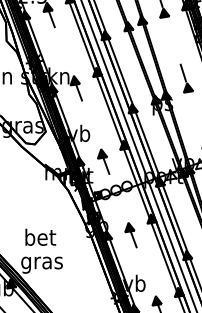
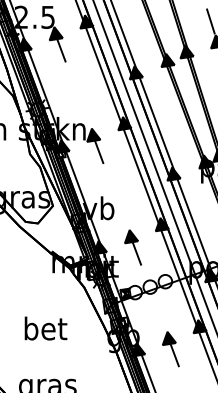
text: (40, 236) -> (45, 327), moved

